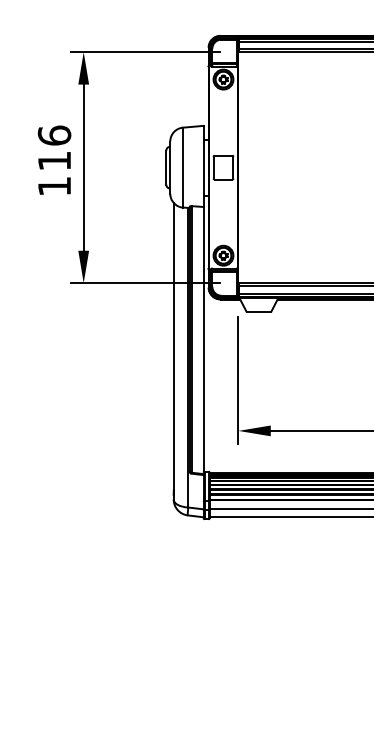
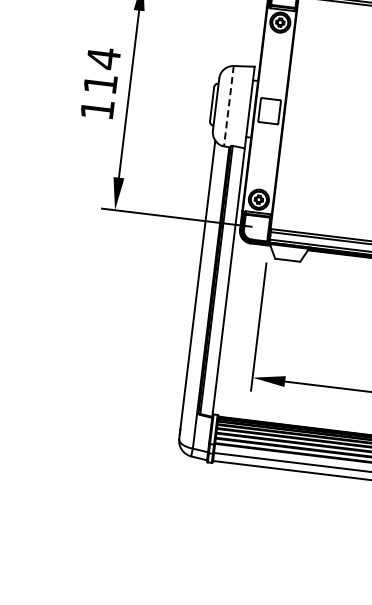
text: (54, 135) -> (103, 58), 116 -> 114
line: (182, 167) -> (228, 106), solid -> dashed

